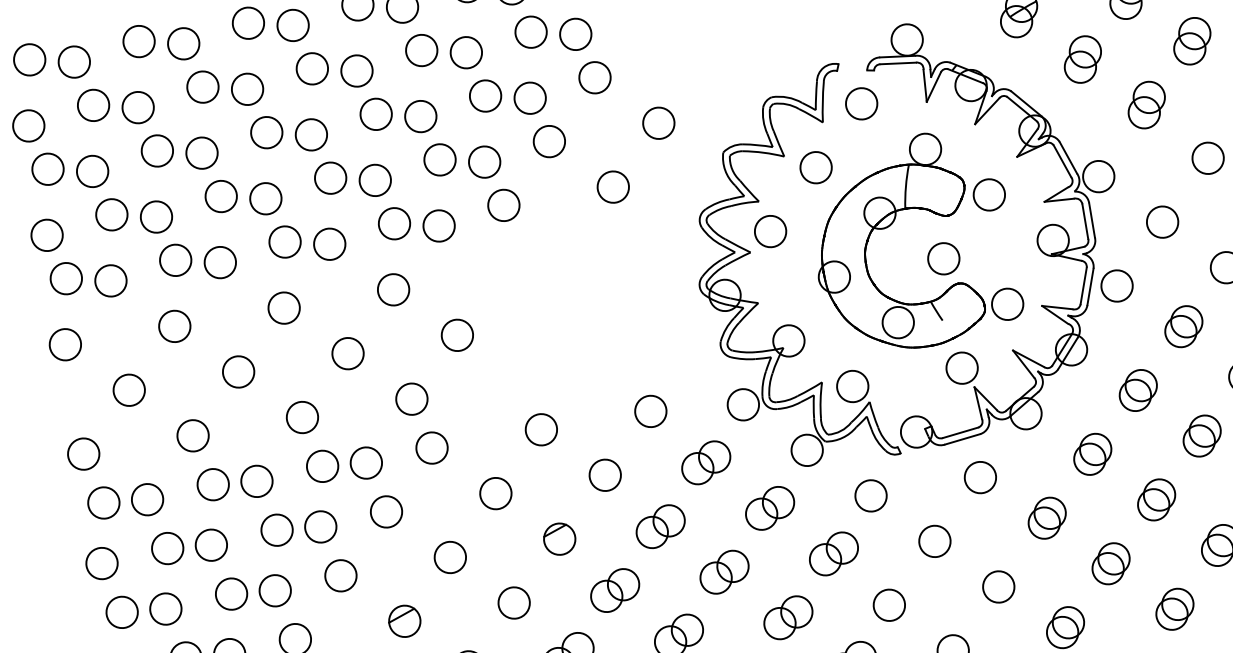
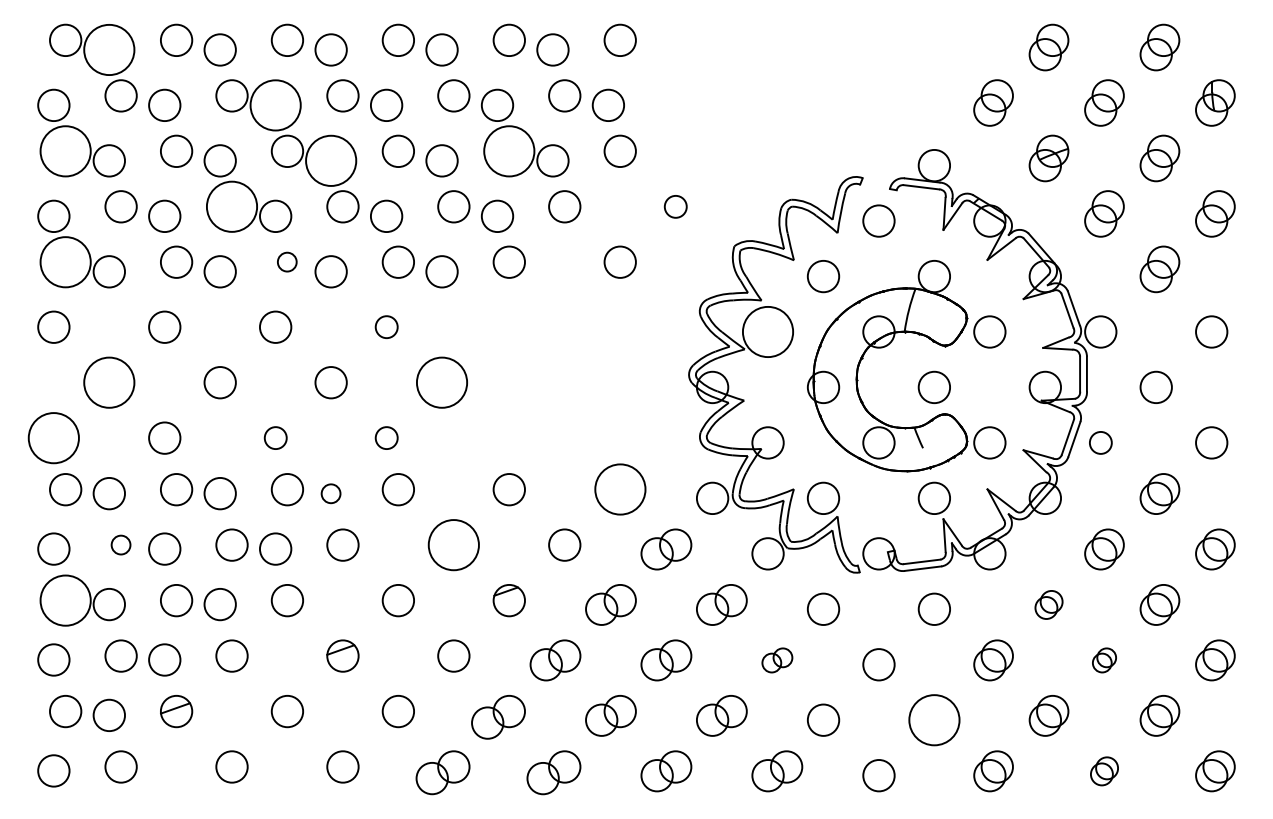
circle: (74, 61) -> (109, 49), size x1.6
circle: (247, 89) -> (275, 105), size x1.6
circle: (485, 96) -> (509, 151), size x1.6
circle: (658, 123) -> (675, 206), size x0.7
circle: (310, 134) -> (330, 160), size x1.6
circle: (47, 169) -> (65, 151), size x1.6
circle: (220, 196) -> (231, 206), size x1.6
circle: (769, 231) -> (767, 331), size x1.6
circle: (284, 241) -> (286, 261), size x0.6
circle: (66, 277) -> (65, 261), size x1.6
circle: (1116, 285) -> (1100, 442), size x0.7
circle: (393, 289) -> (386, 326), size x0.7
circle: (456, 335) -> (441, 382), size x1.6
circle: (129, 390) -> (109, 382), size x1.6
circle: (411, 398) -> (386, 437), size x0.7
circle: (650, 411) -> (619, 489), size x1.6
circle: (302, 416) -> (275, 437), size x0.7
circle: (83, 453) -> (53, 437), size x1.6
part: (1092, 454) -> (1048, 604), size x0.7
circle: (365, 463) -> (330, 493), size x0.6
circle: (495, 493) -> (453, 544), size x1.6
part: (1156, 500) -> (1104, 660), size x0.6
circle: (166, 548) -> (120, 544), size x0.6
part: (834, 553) -> (777, 660), size x0.6
circle: (998, 586) -> (934, 719), size x1.6
part: (1174, 609) -> (1104, 771), size x0.7
circle: (121, 612) -> (65, 600), size x1.6

